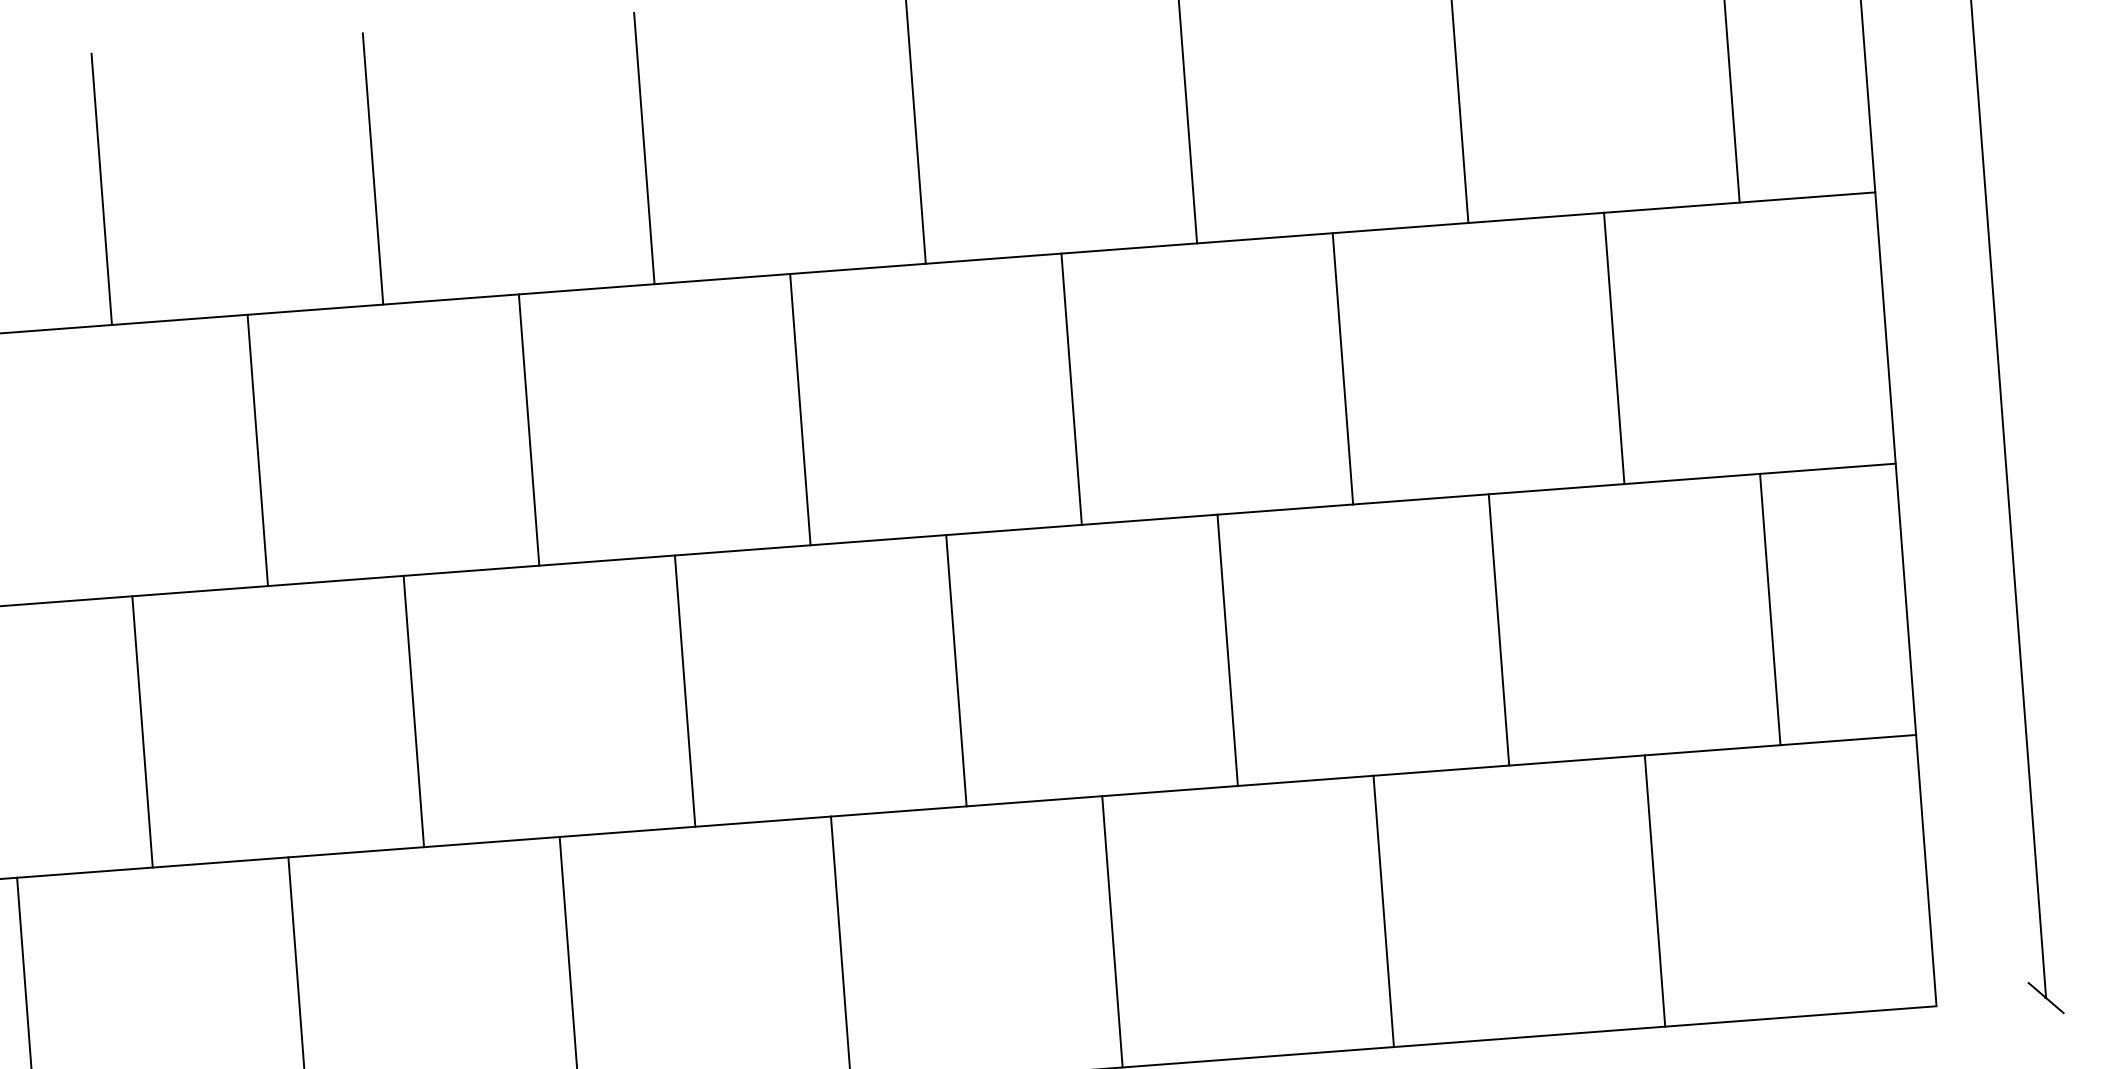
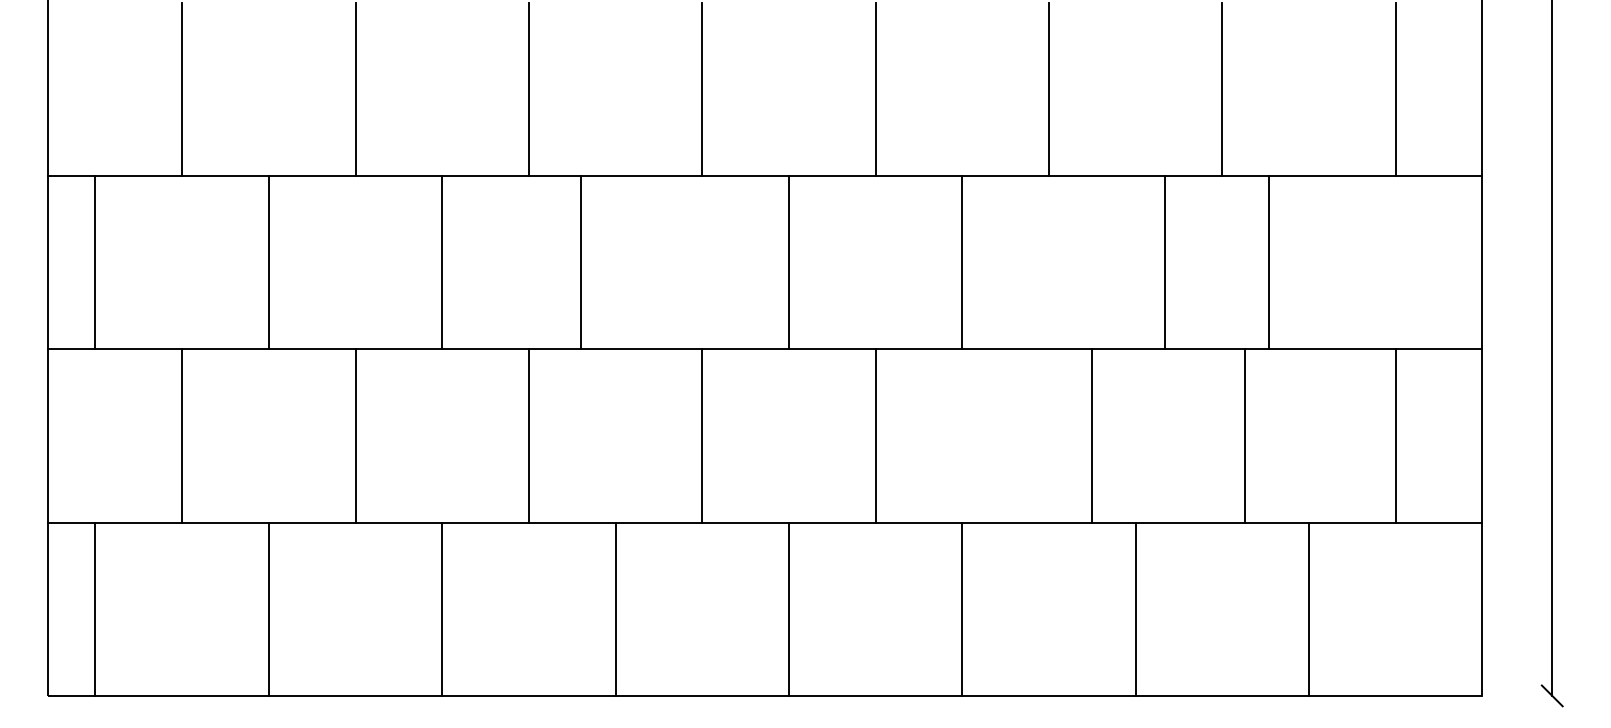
line: (1613, 348) -> (1268, 262), moved
line: (1342, 368) -> (1164, 262), moved
line: (529, 429) -> (580, 262), moved
line: (1499, 629) -> (1245, 435), moved
line: (1227, 649) -> (1091, 435), moved

